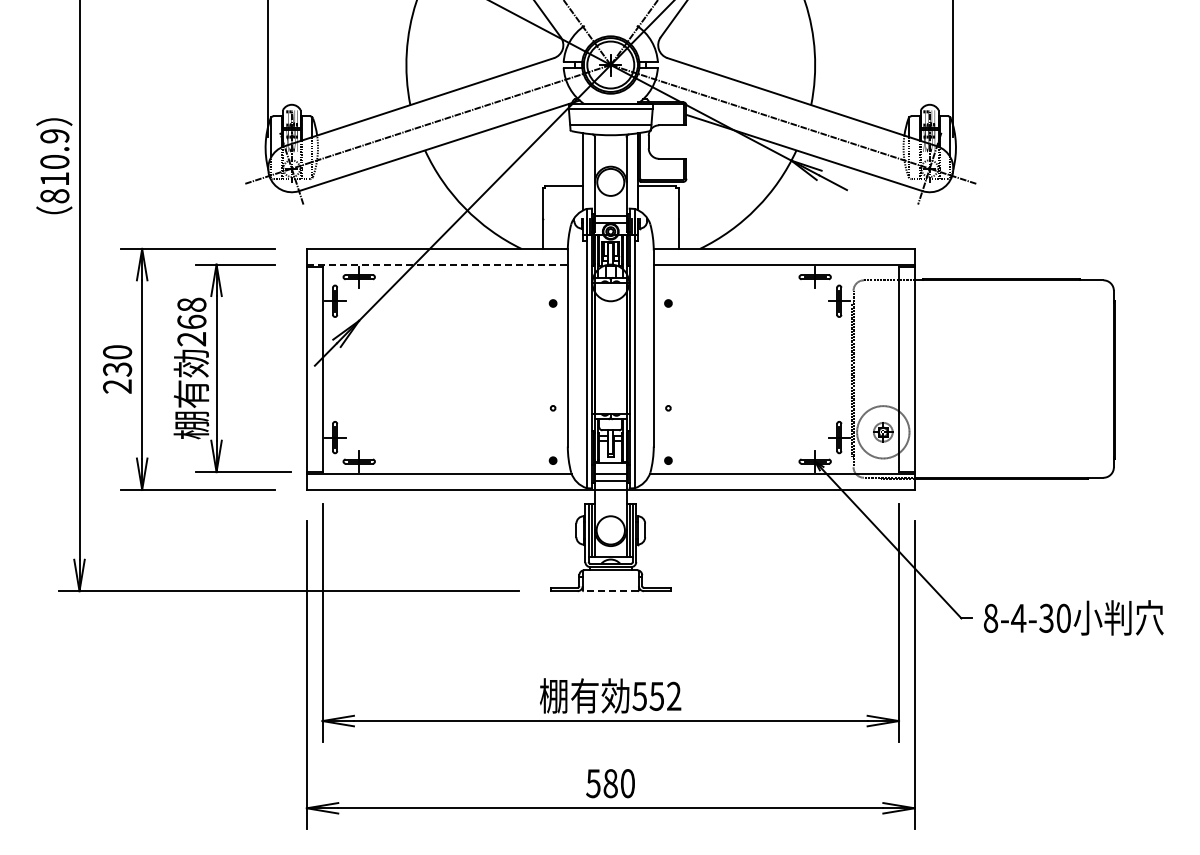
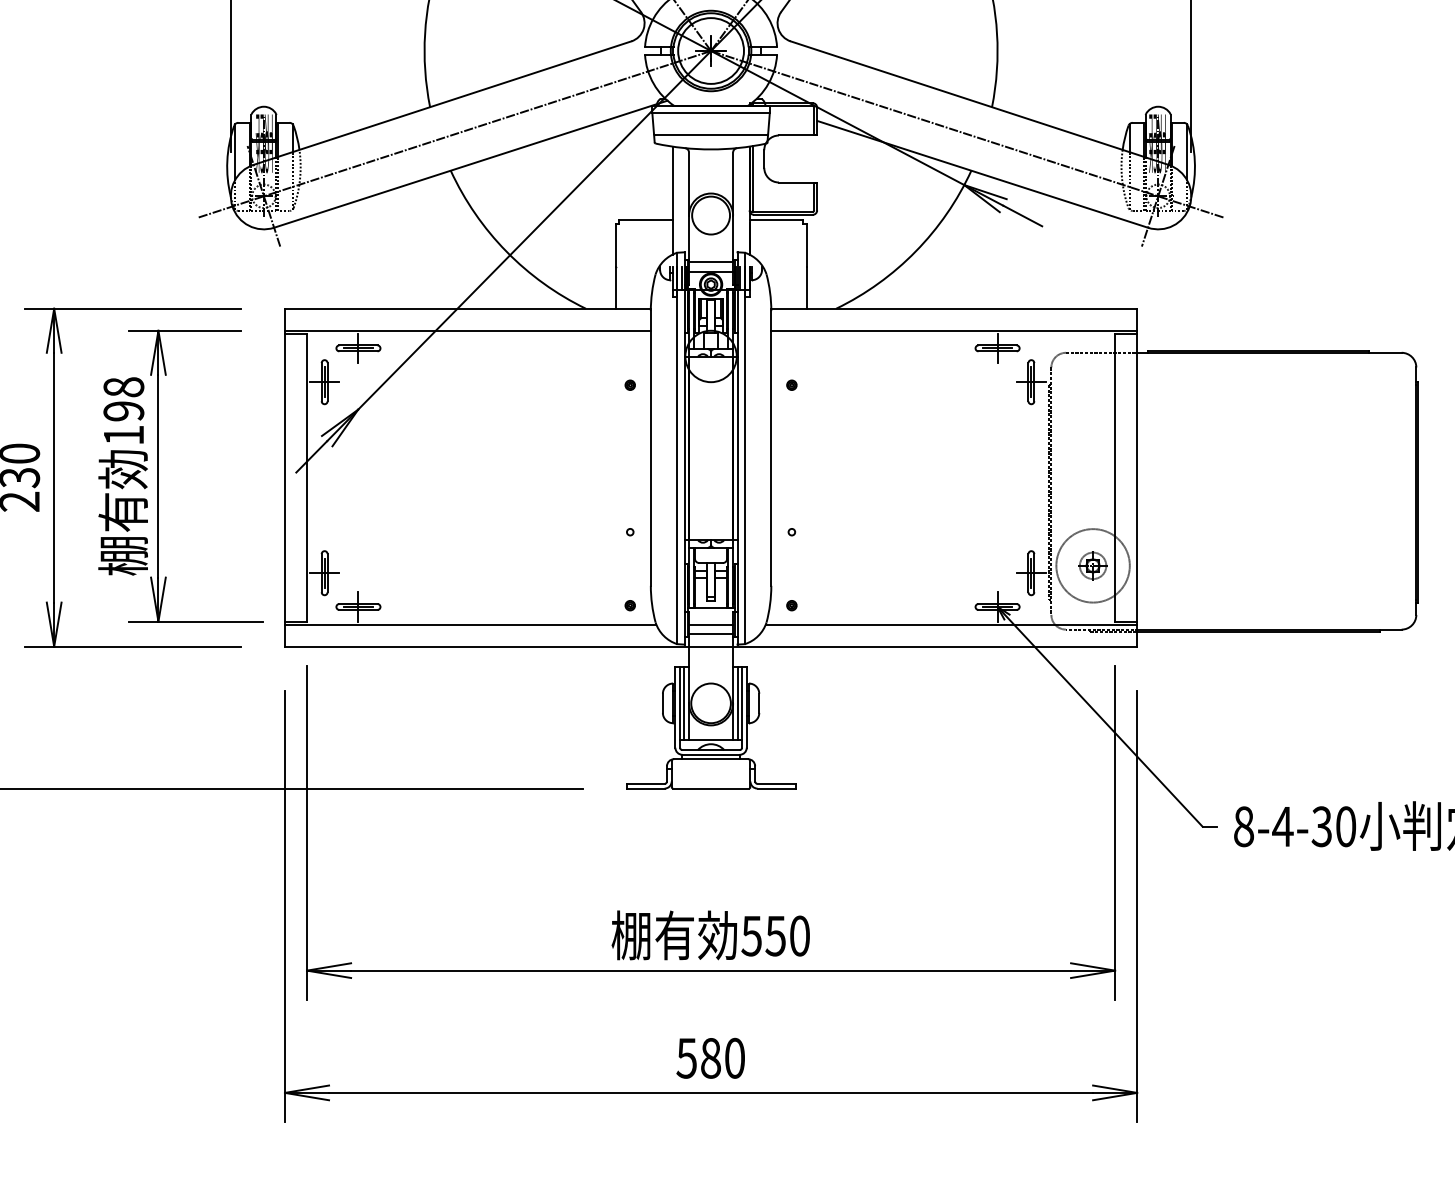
line: (437, 264) -> (468, 330), dashed -> solid
text: (191, 330) -> (123, 423), 268 -> 198
line: (610, 591) -> (710, 789), dashed -> solid
text: (674, 695) -> (800, 934), 552 -> 550

